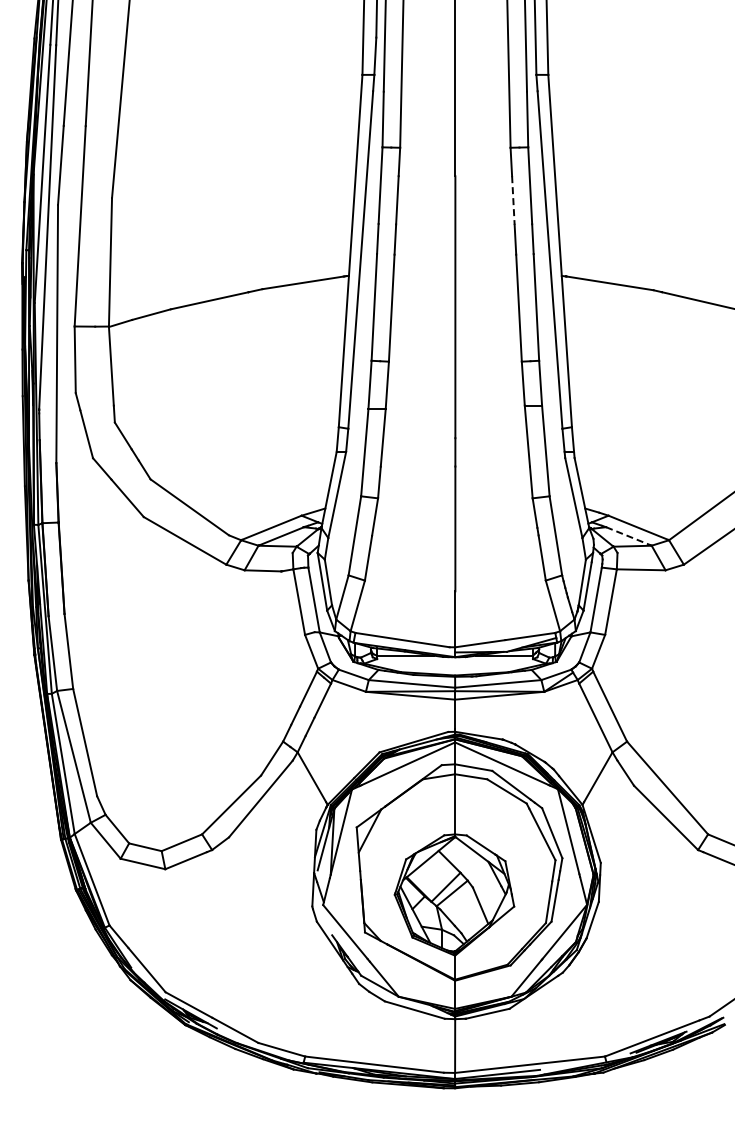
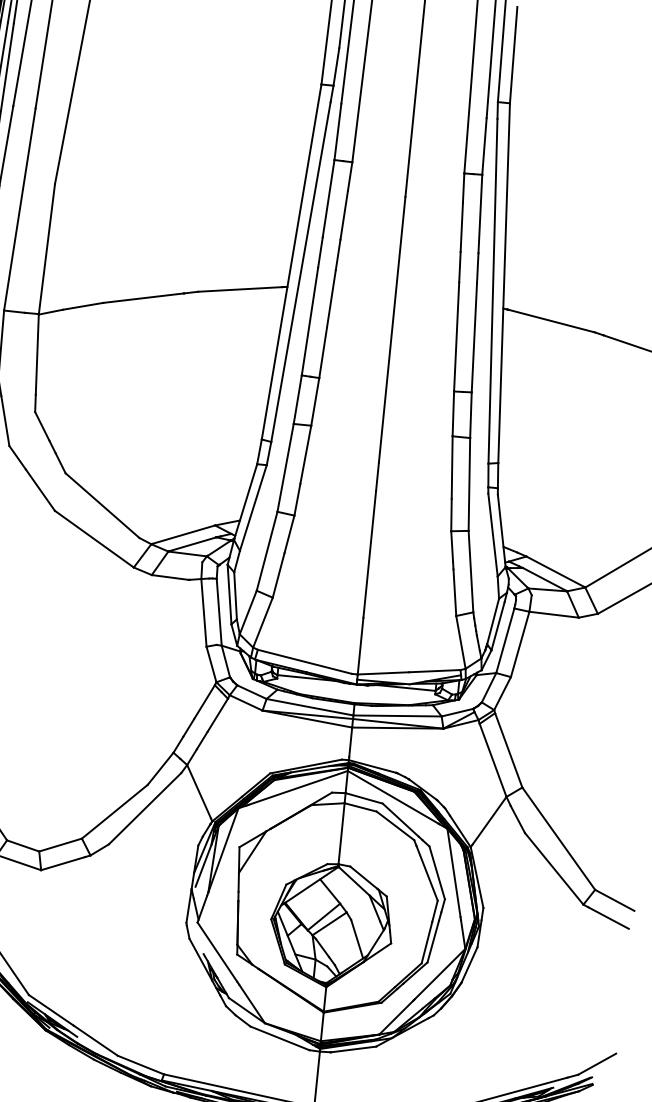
line: (513, 200) -> (461, 227), dashed -> solid
line: (628, 536) -> (544, 579), dashed -> solid

